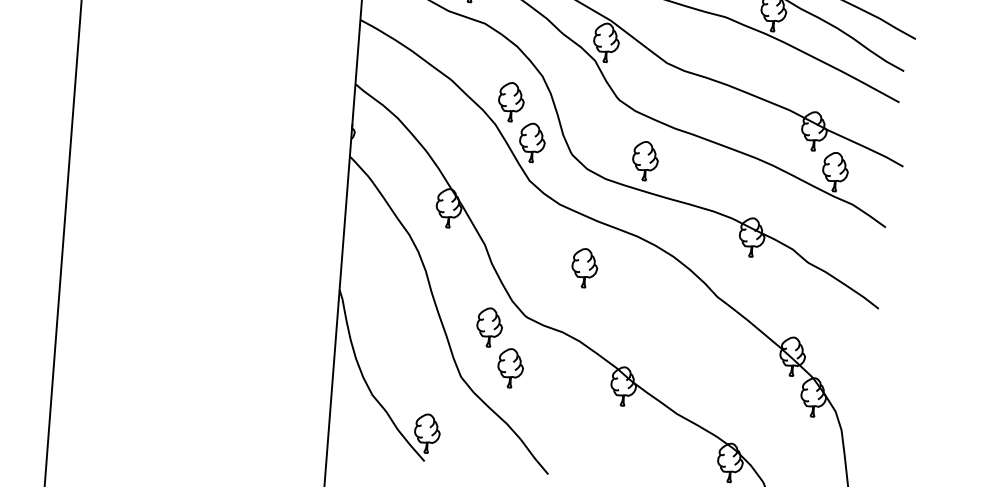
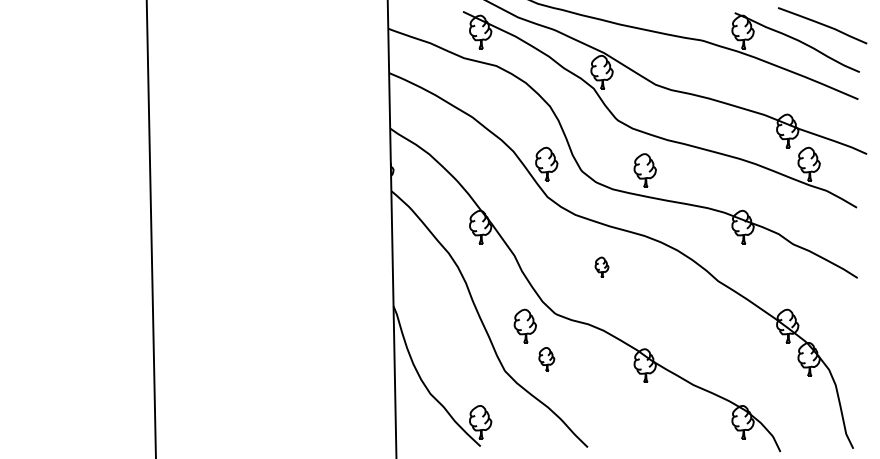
part: (510, 101) -> (524, 130), removed
part: (584, 268) -> (601, 267), size x0.6
part: (510, 368) -> (546, 359), size x0.7

